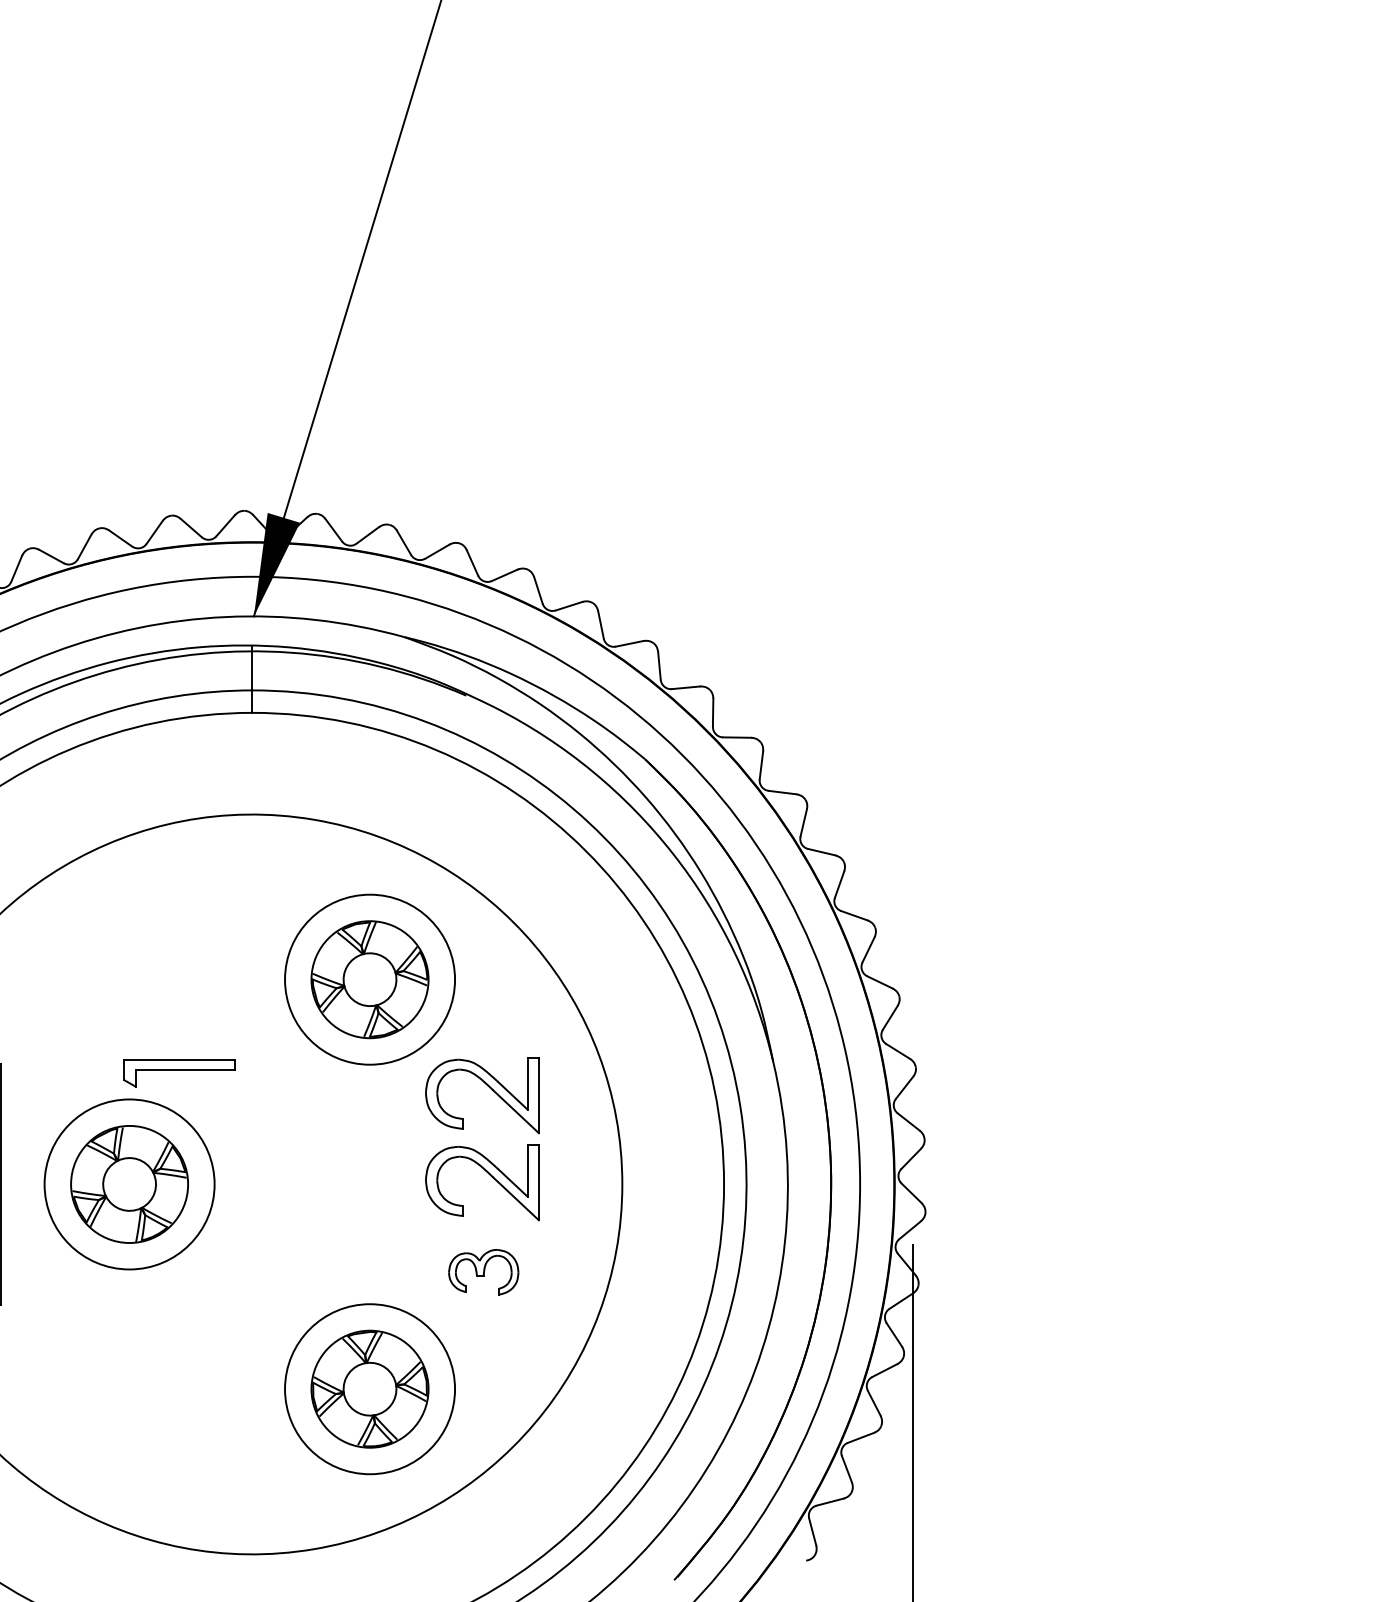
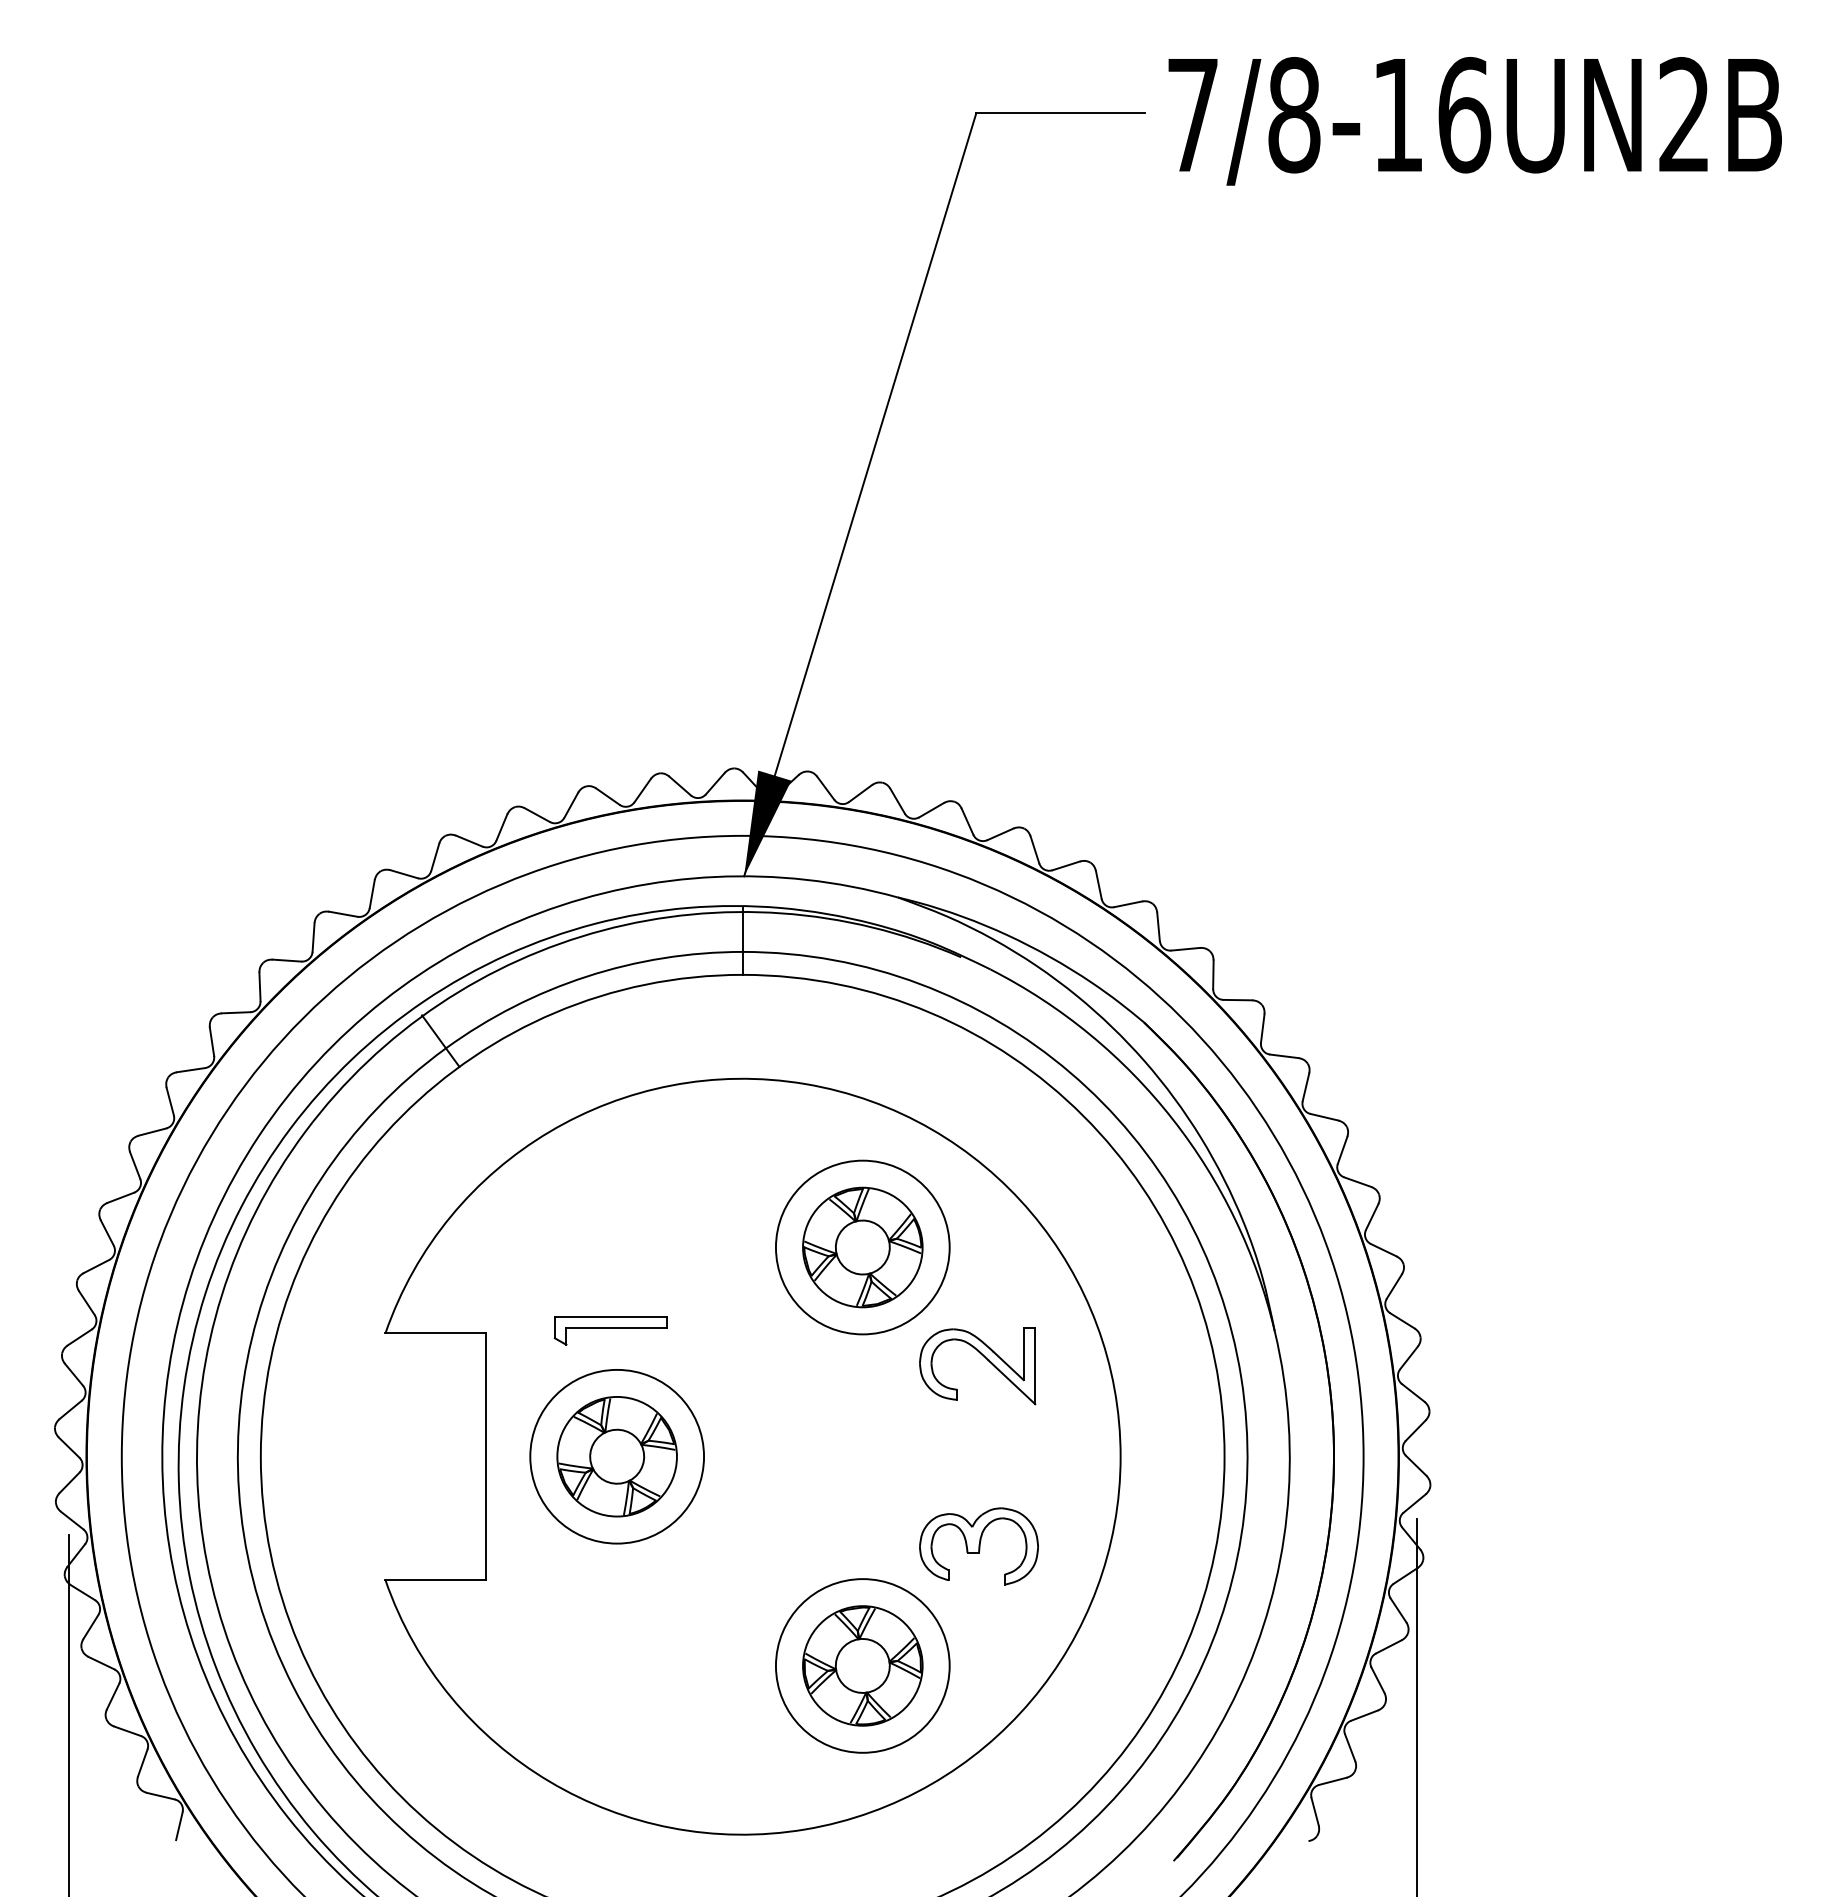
part: (178, 1072) -> (610, 1330), moved
part: (490, 1175) -> (985, 1447), removed
part: (483, 1272) -> (978, 1546), size x1.67

